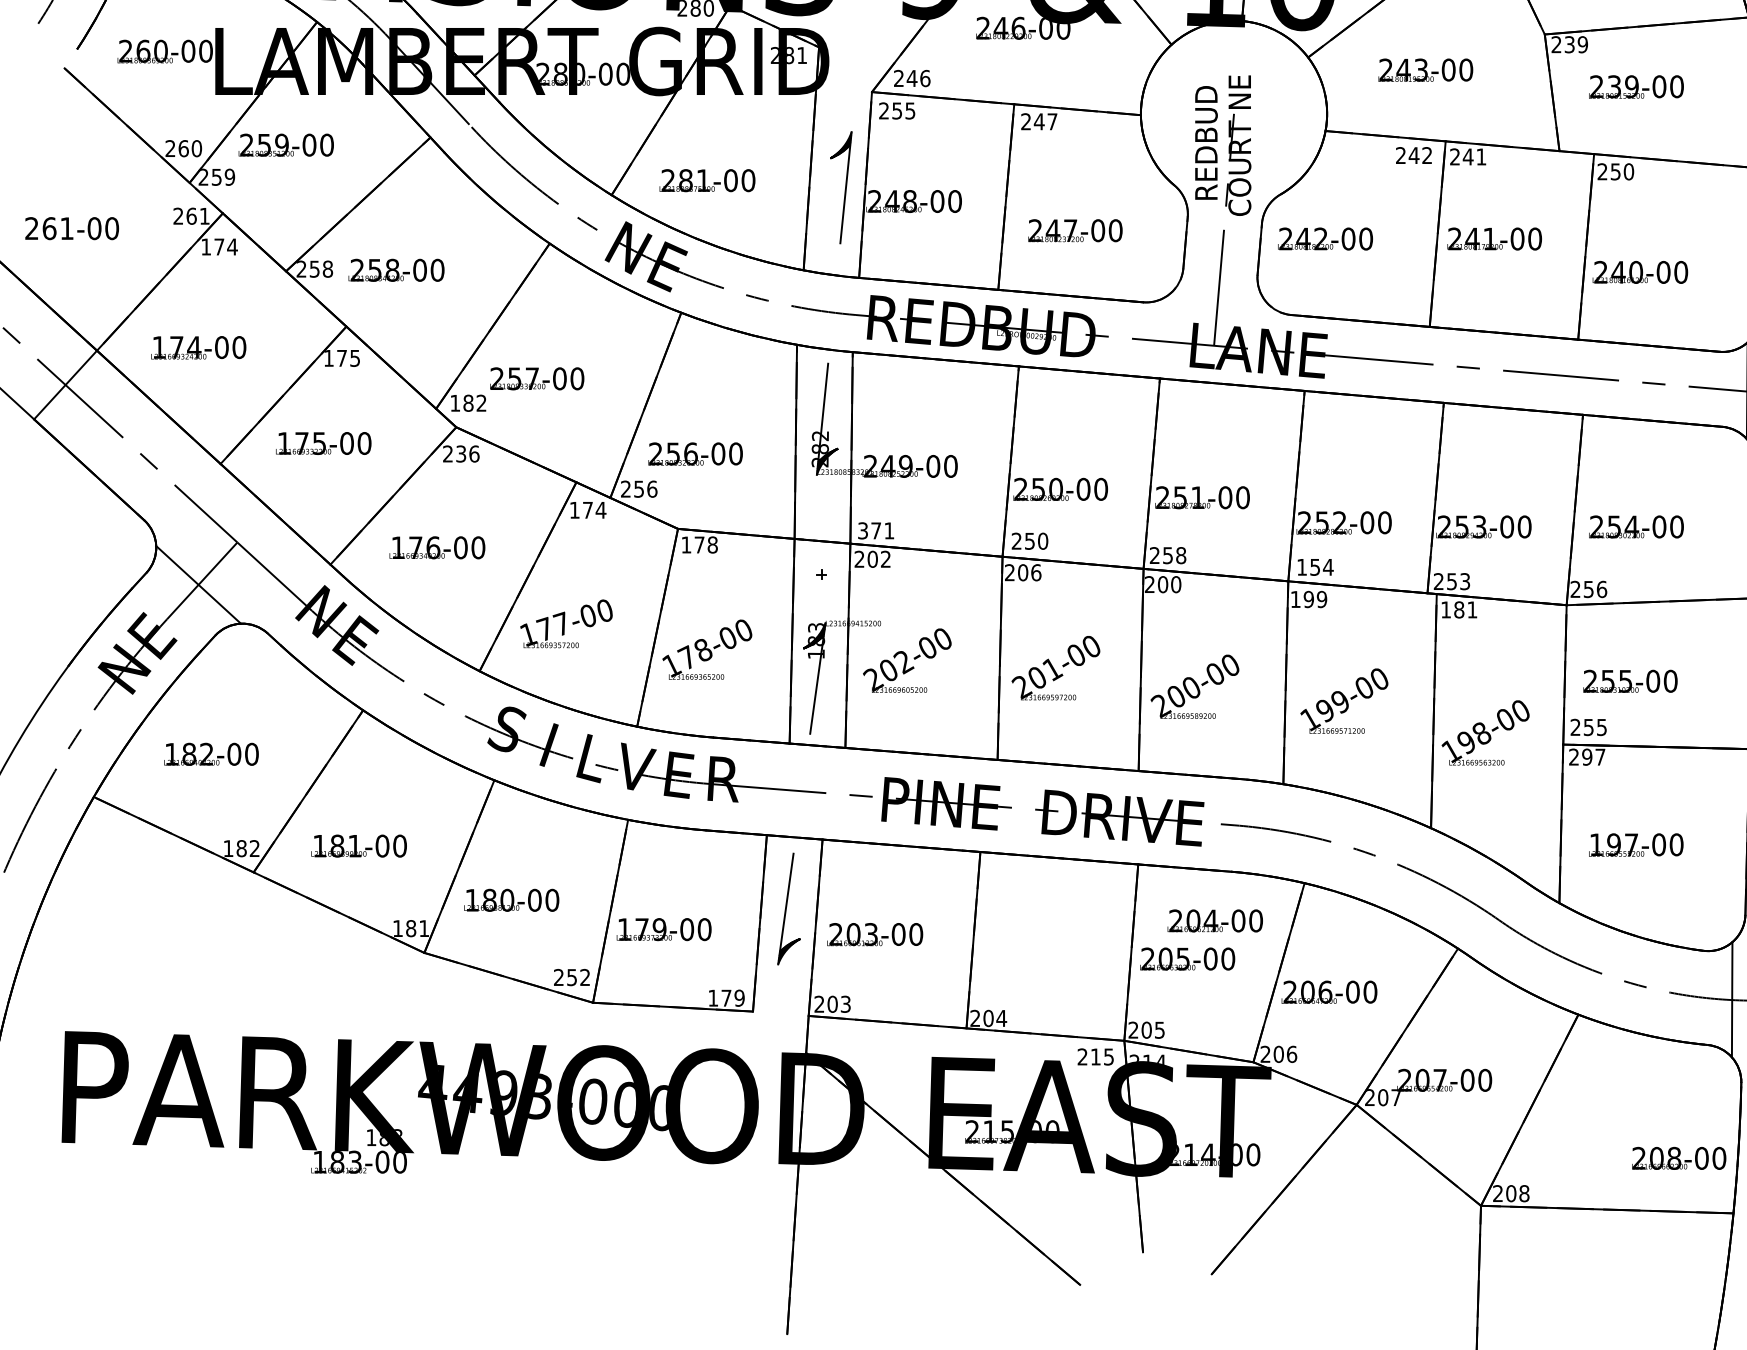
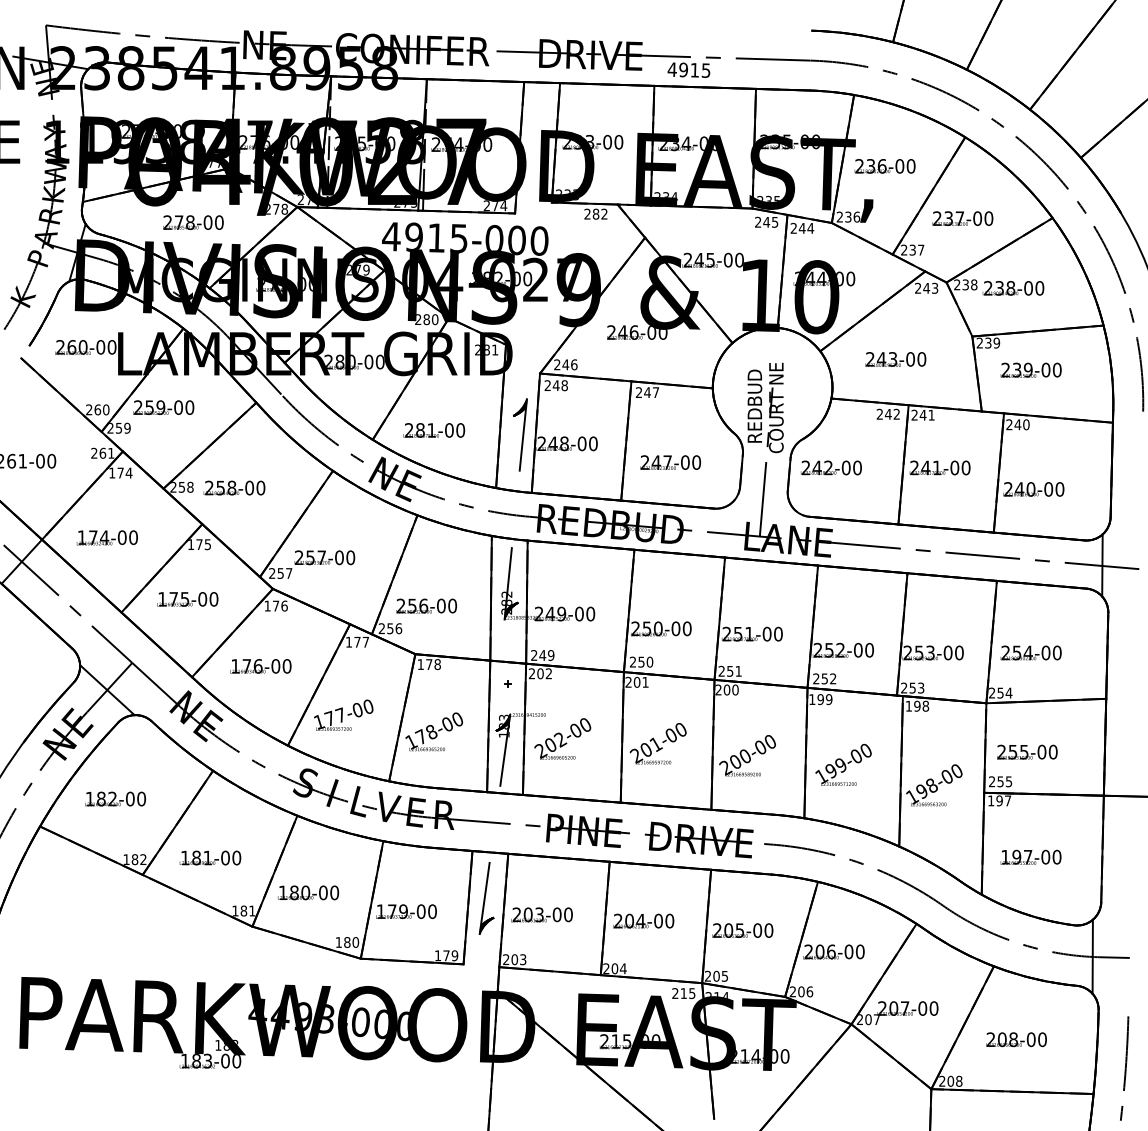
text: (902, 110) -> (559, 385), 255 -> 248
text: (1615, 171) -> (1017, 424), 250 -> 240
text: (468, 403) -> (280, 573), 182 -> 257
text: (454, 453) -> (271, 605), 236 -> 176
text: (600, 509) -> (365, 641), 174 -> 177
text: (875, 530) -> (542, 655), 371 -> 249
text: (1180, 554) -> (738, 670), 258 -> 251
text: (1314, 566) -> (824, 678), 154 -> 252
text: (1036, 571) -> (645, 681), 206 -> 201
text: (1601, 588) -> (1008, 692), 256 -> 254
text: (1465, 608) -> (921, 705), 181 -> 198
text: (1574, 756) -> (991, 800), 297 -> 197
text: (1215, 919) -> (643, 920), moved
text: (572, 977) -> (347, 942), 252 -> 180
text: (1678, 1158) -> (1016, 1039), moved

